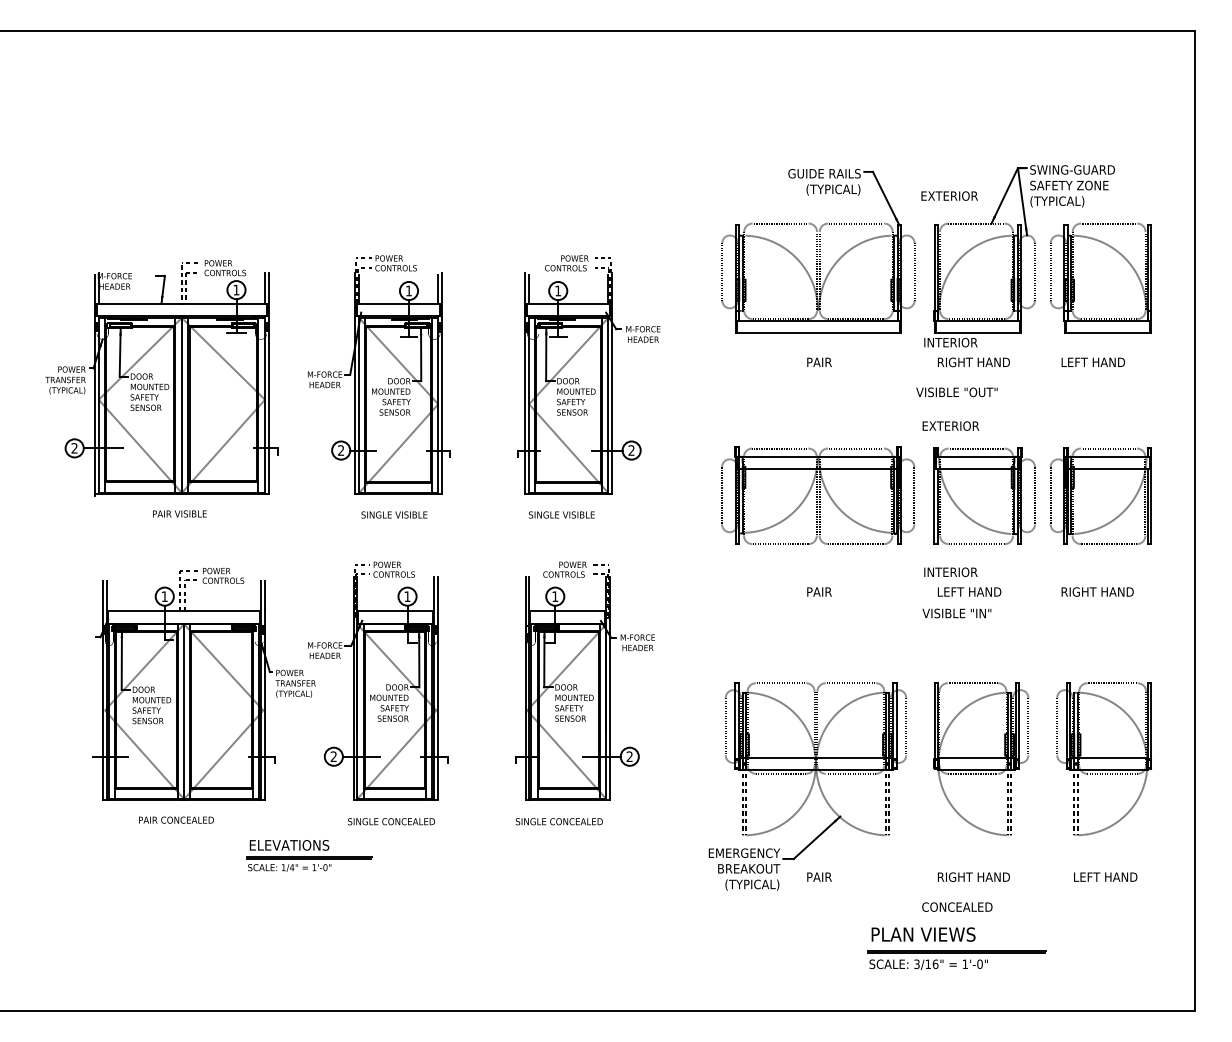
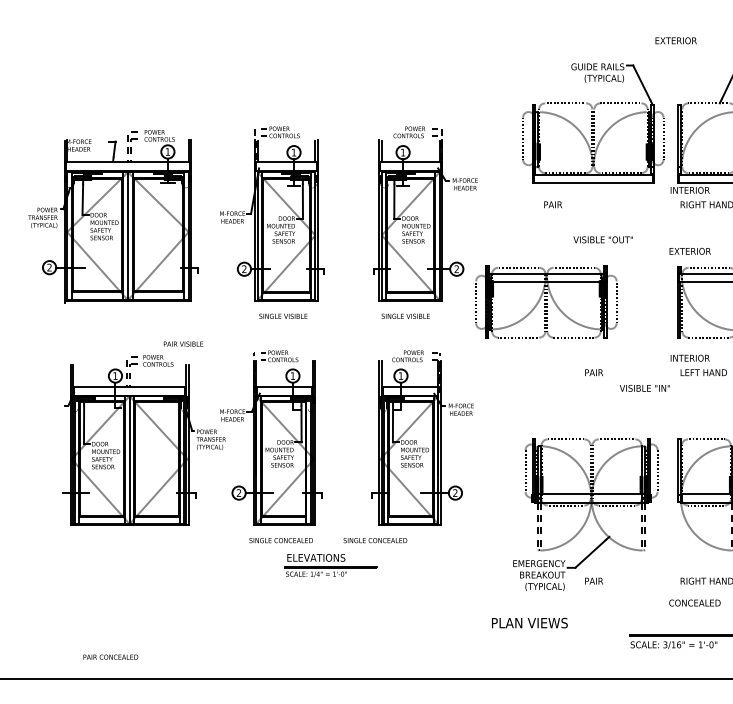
text: (949, 195) -> (676, 40), moved
text: (819, 361) -> (553, 204), moved
text: (956, 392) -> (602, 239), moved
part: (818, 495) -> (546, 302), moved
text: (179, 513) -> (183, 343), moved
text: (956, 613) -> (644, 388), moved
text: (176, 819) -> (110, 656), moved
text: (558, 821) -> (374, 540), moved
part: (309, 855) -> (330, 565), moved
text: (923, 934) -> (529, 623), moved

